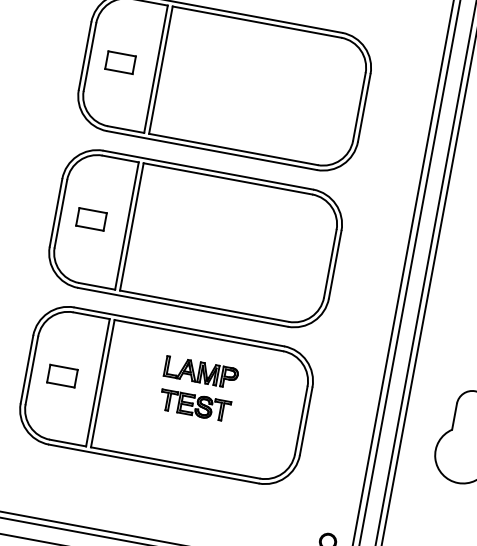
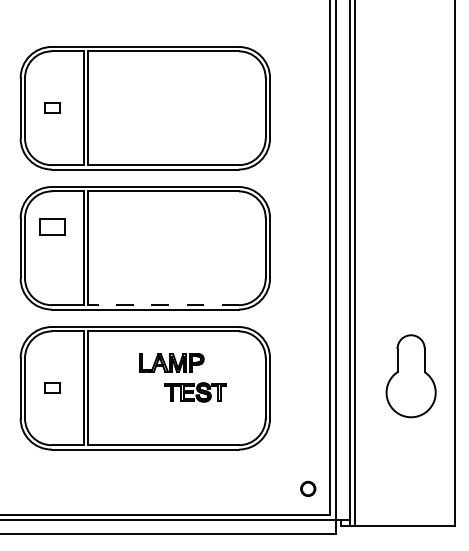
part: (120, 61) -> (52, 107), size x0.6
part: (91, 218) -> (52, 226), moved
line: (204, 306) -> (163, 305), solid -> dashed
part: (62, 375) -> (52, 387), size x0.6
part: (194, 405) -> (195, 392), moved

